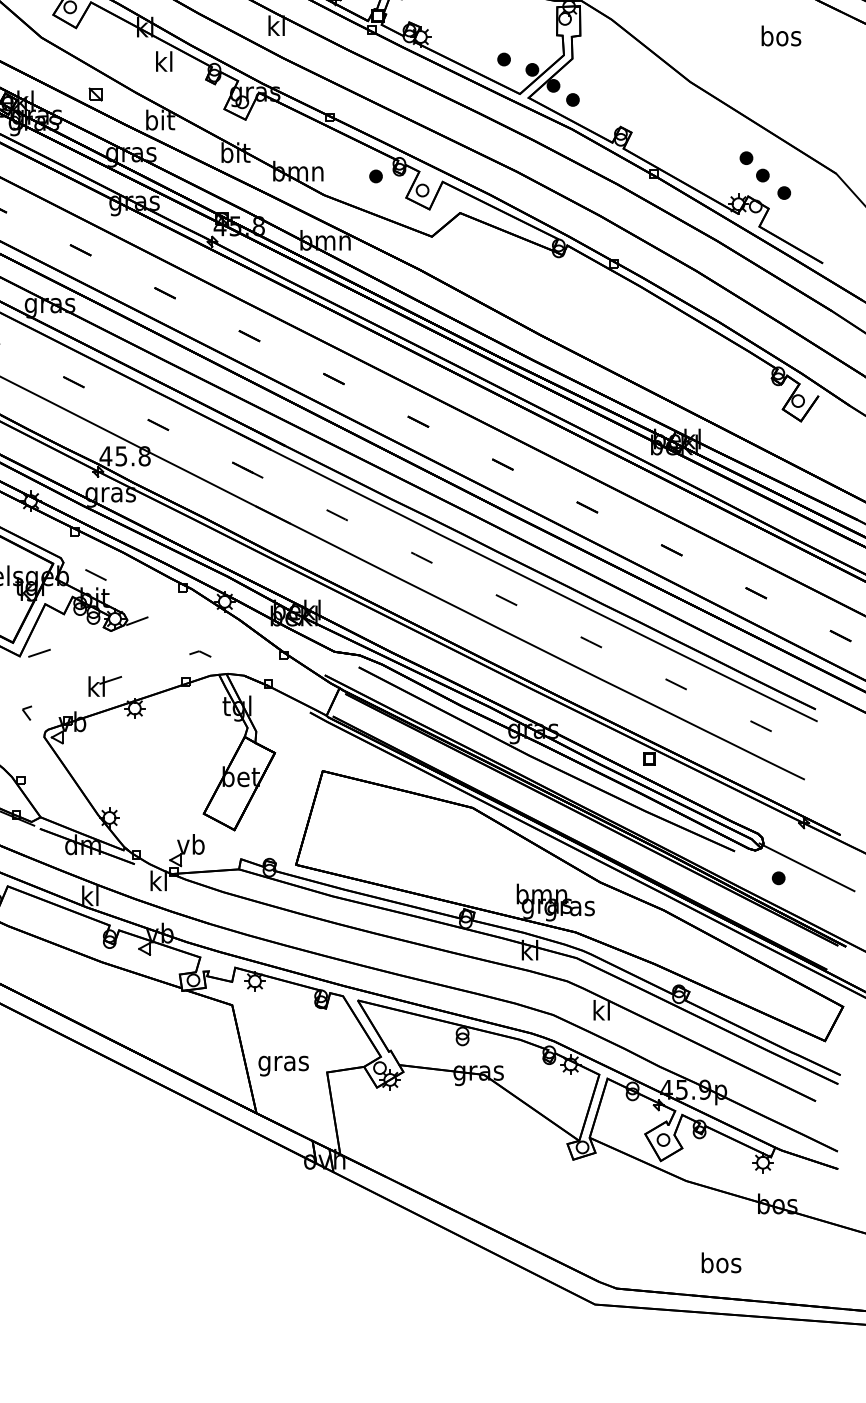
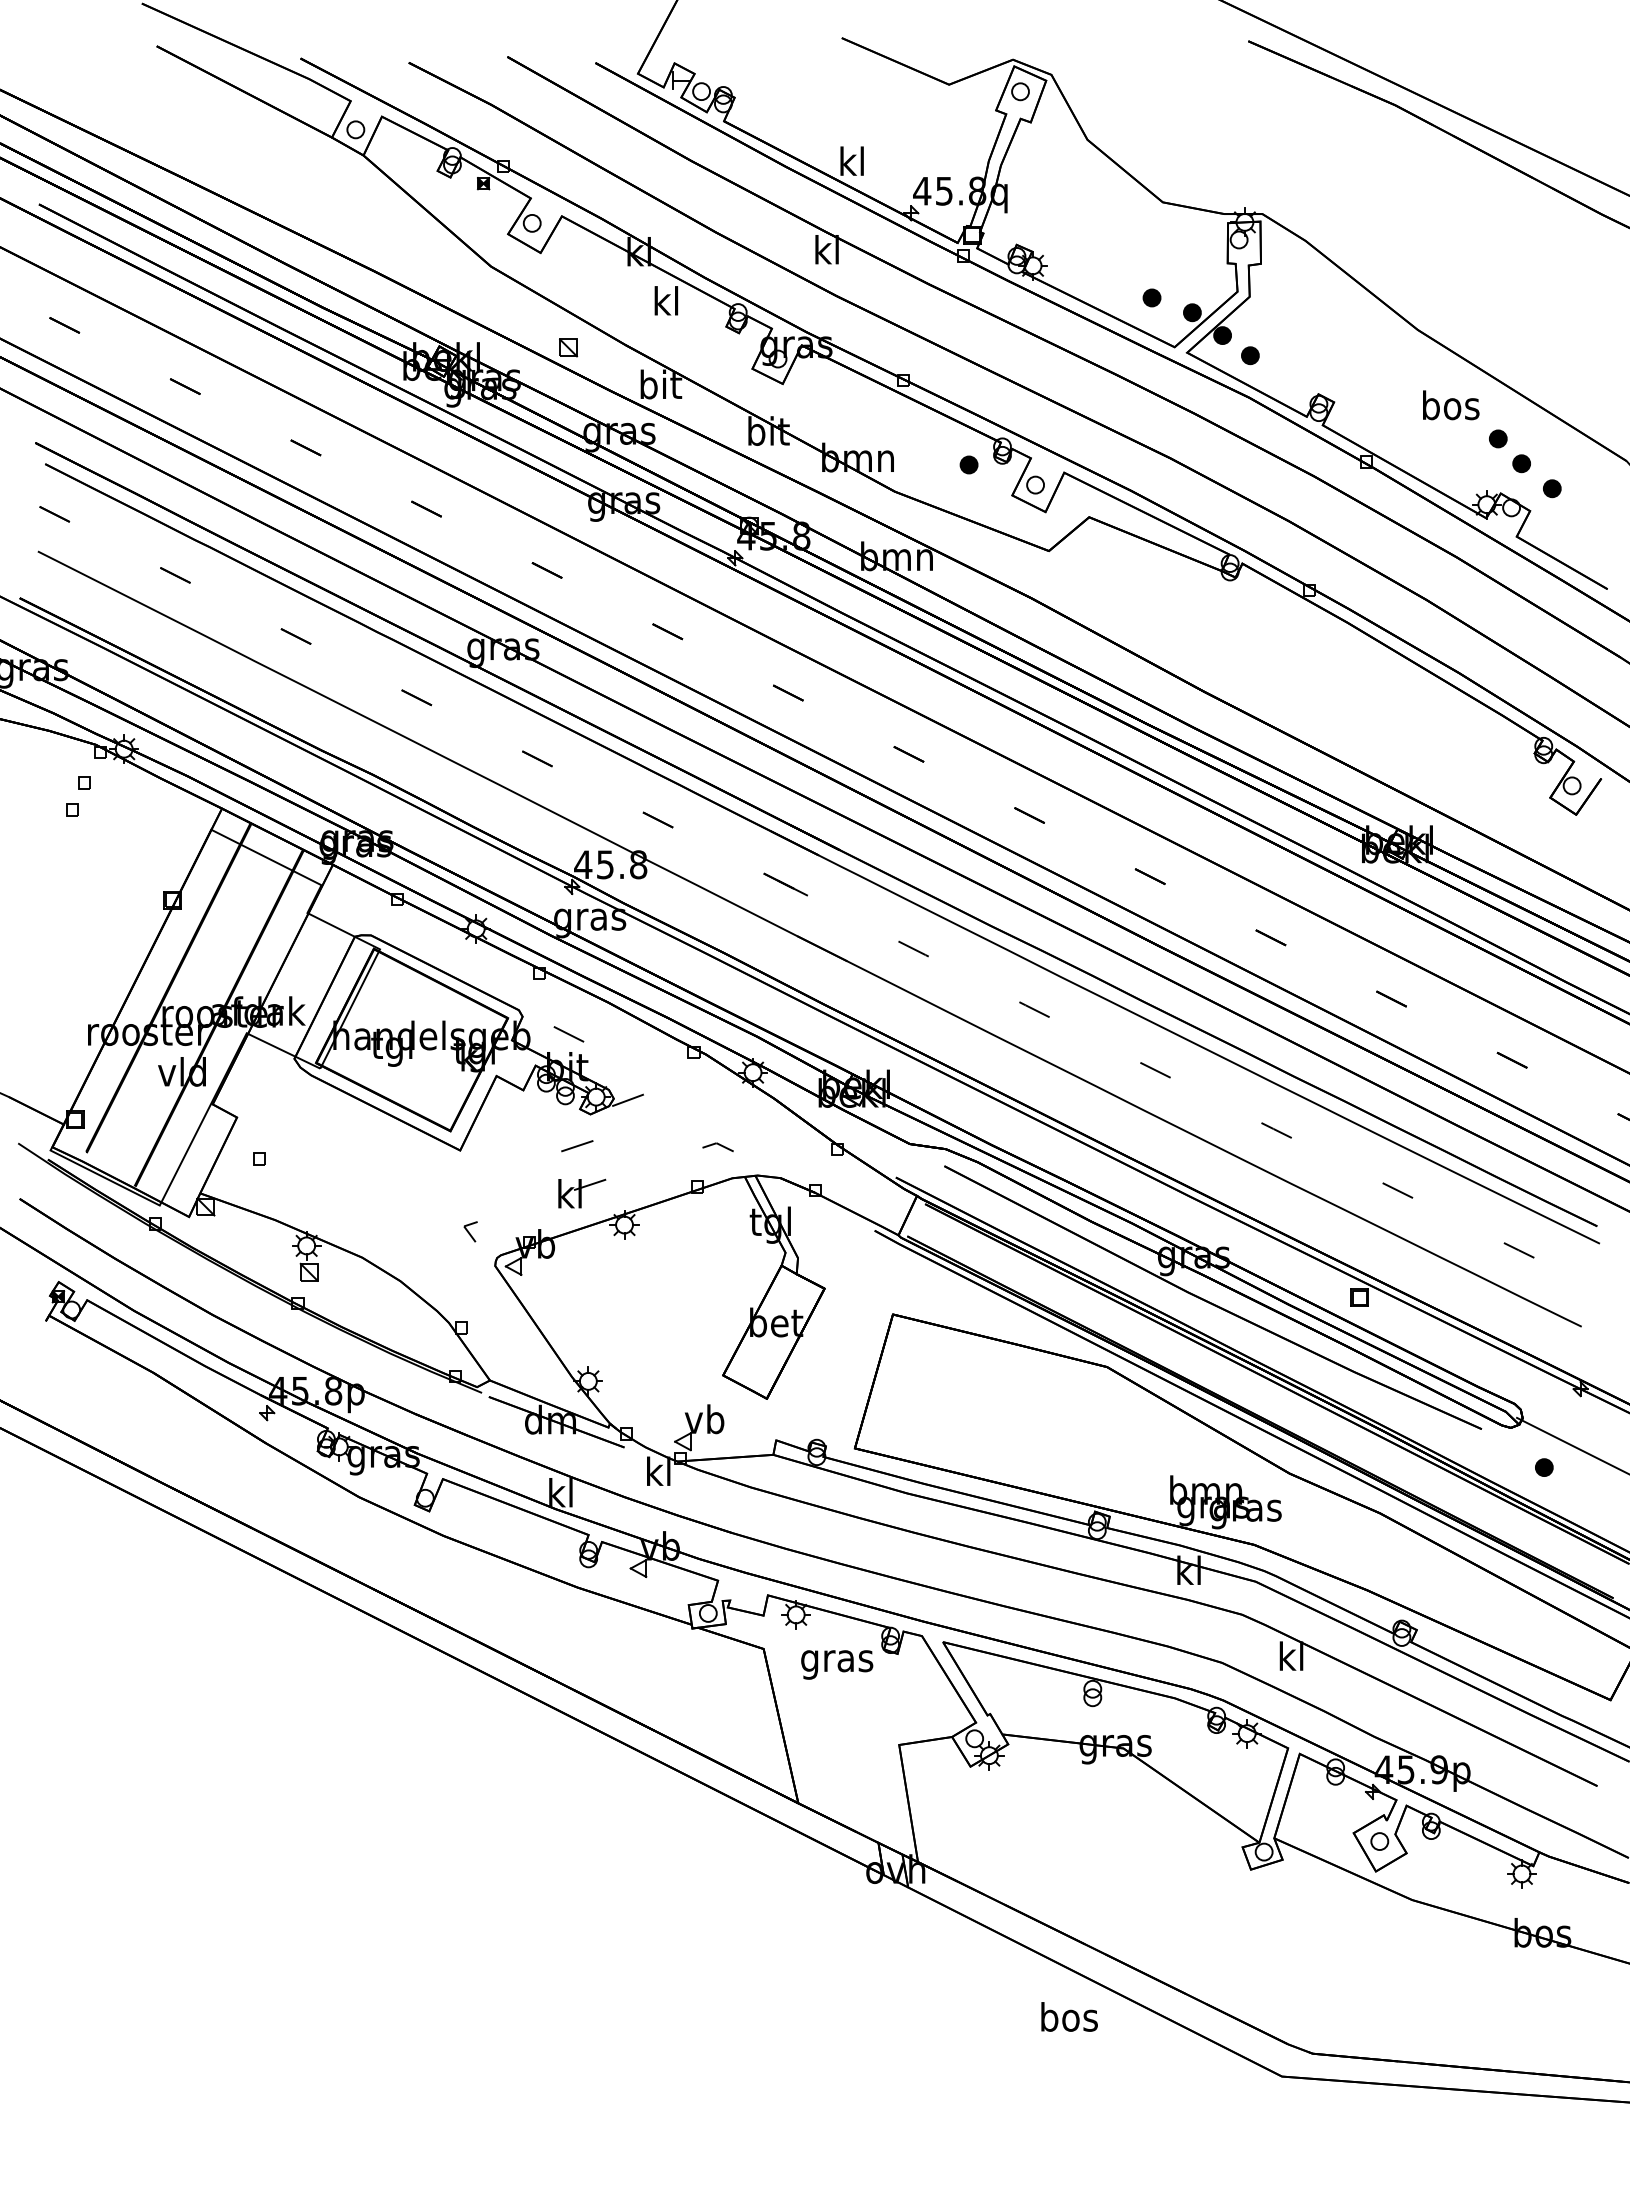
text: (781, 36) -> (1451, 405), moved
line: (39, 653) -> (577, 1146), moved
text: (283, 1065) -> (837, 1664), moved
text: (721, 1262) -> (1069, 2016), moved

